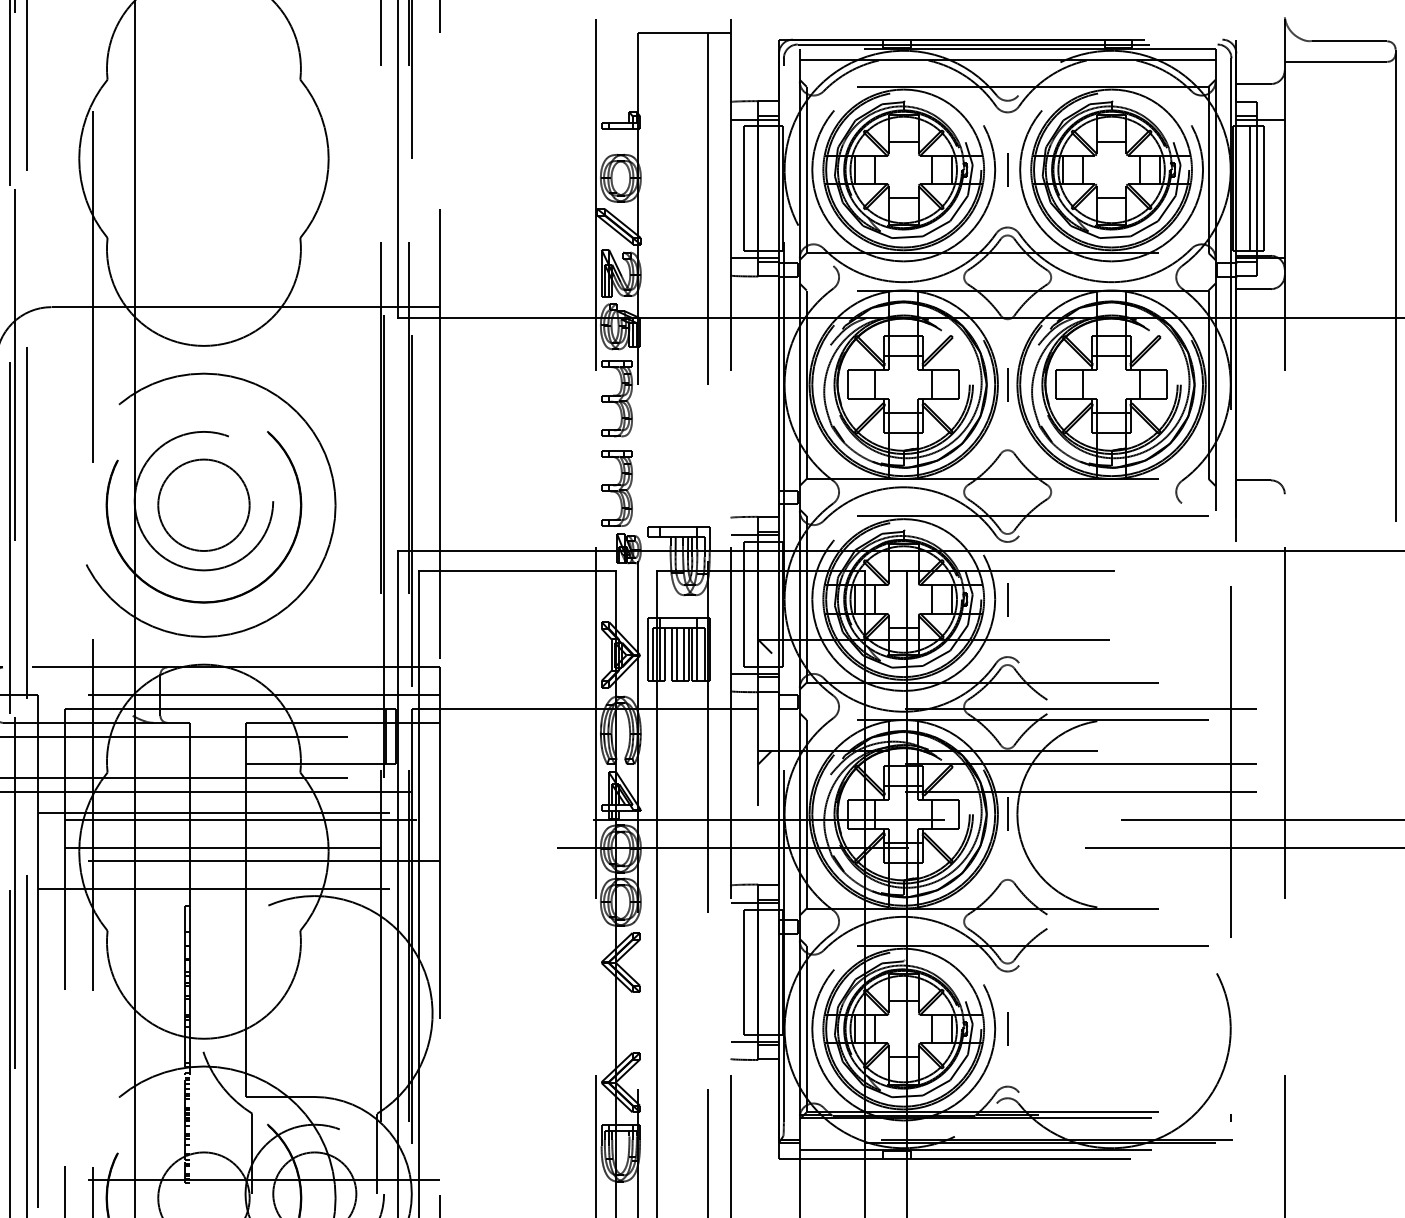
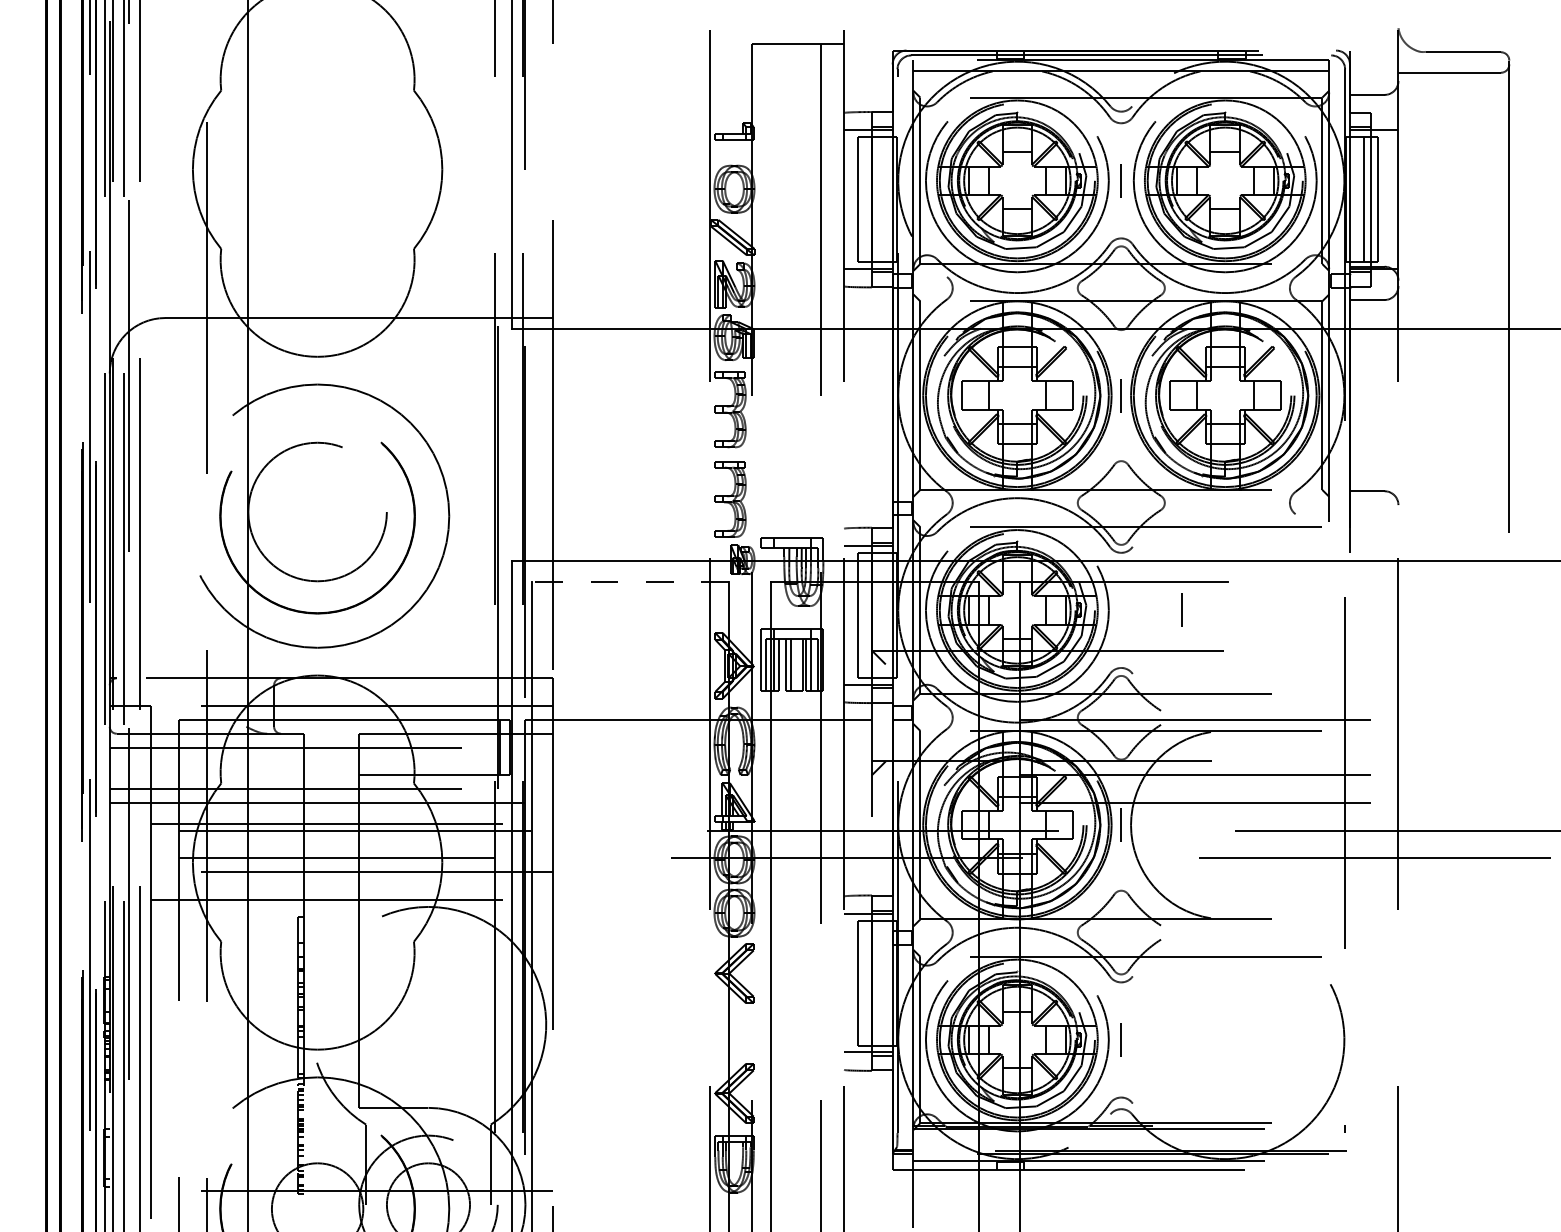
circle: (203, 504) -> (317, 515), removed
line: (516, 571) -> (630, 582), solid -> dashed
line: (1006, 598) -> (1181, 609), moved
line: (683, 653) -> (797, 664), removed

